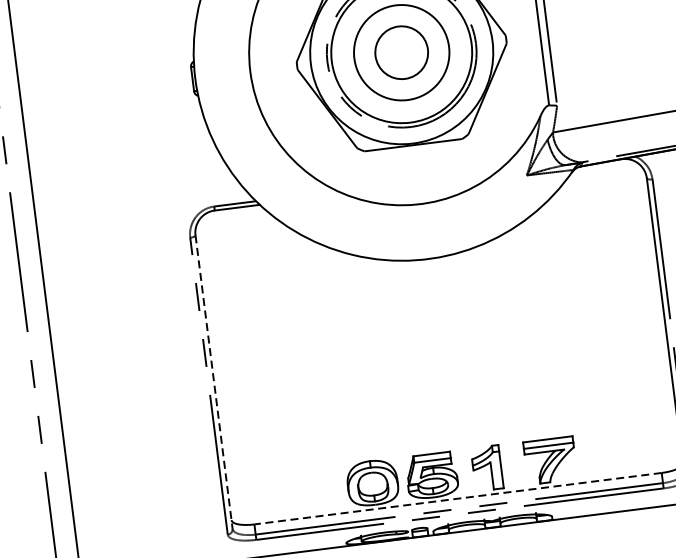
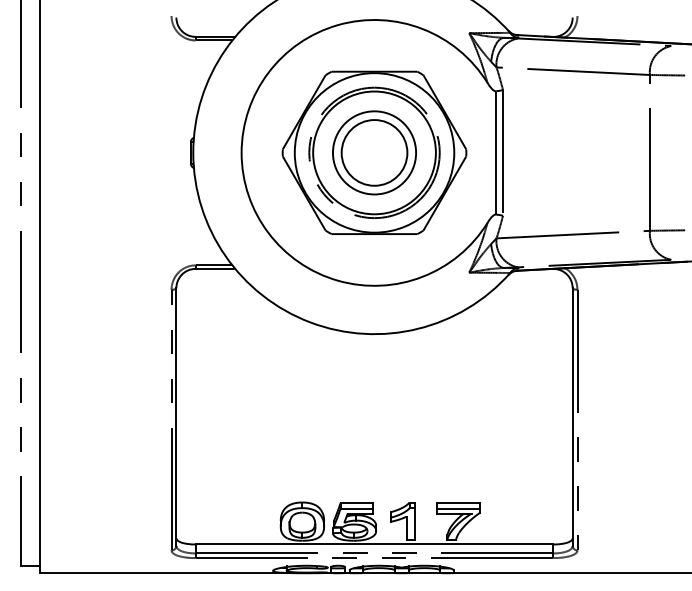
circle: (401, 52) -> (374, 152), size x1.43
line: (214, 382) -> (176, 417), dashed -> solid
line: (458, 498) -> (374, 544), dashed -> solid

